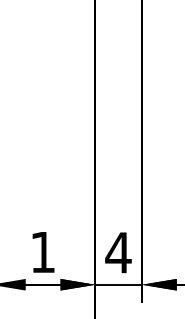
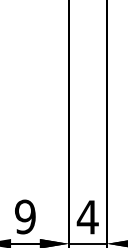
text: (42, 252) -> (24, 217), 1 -> 9

